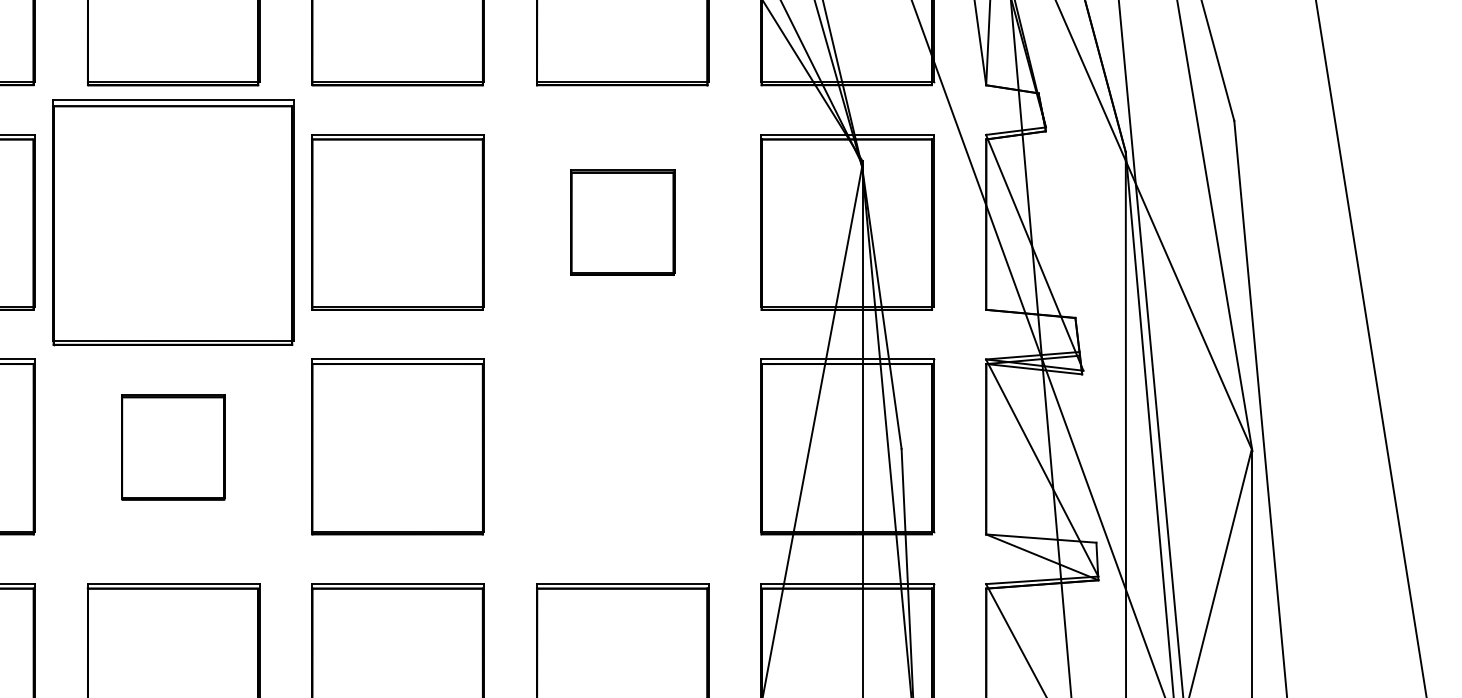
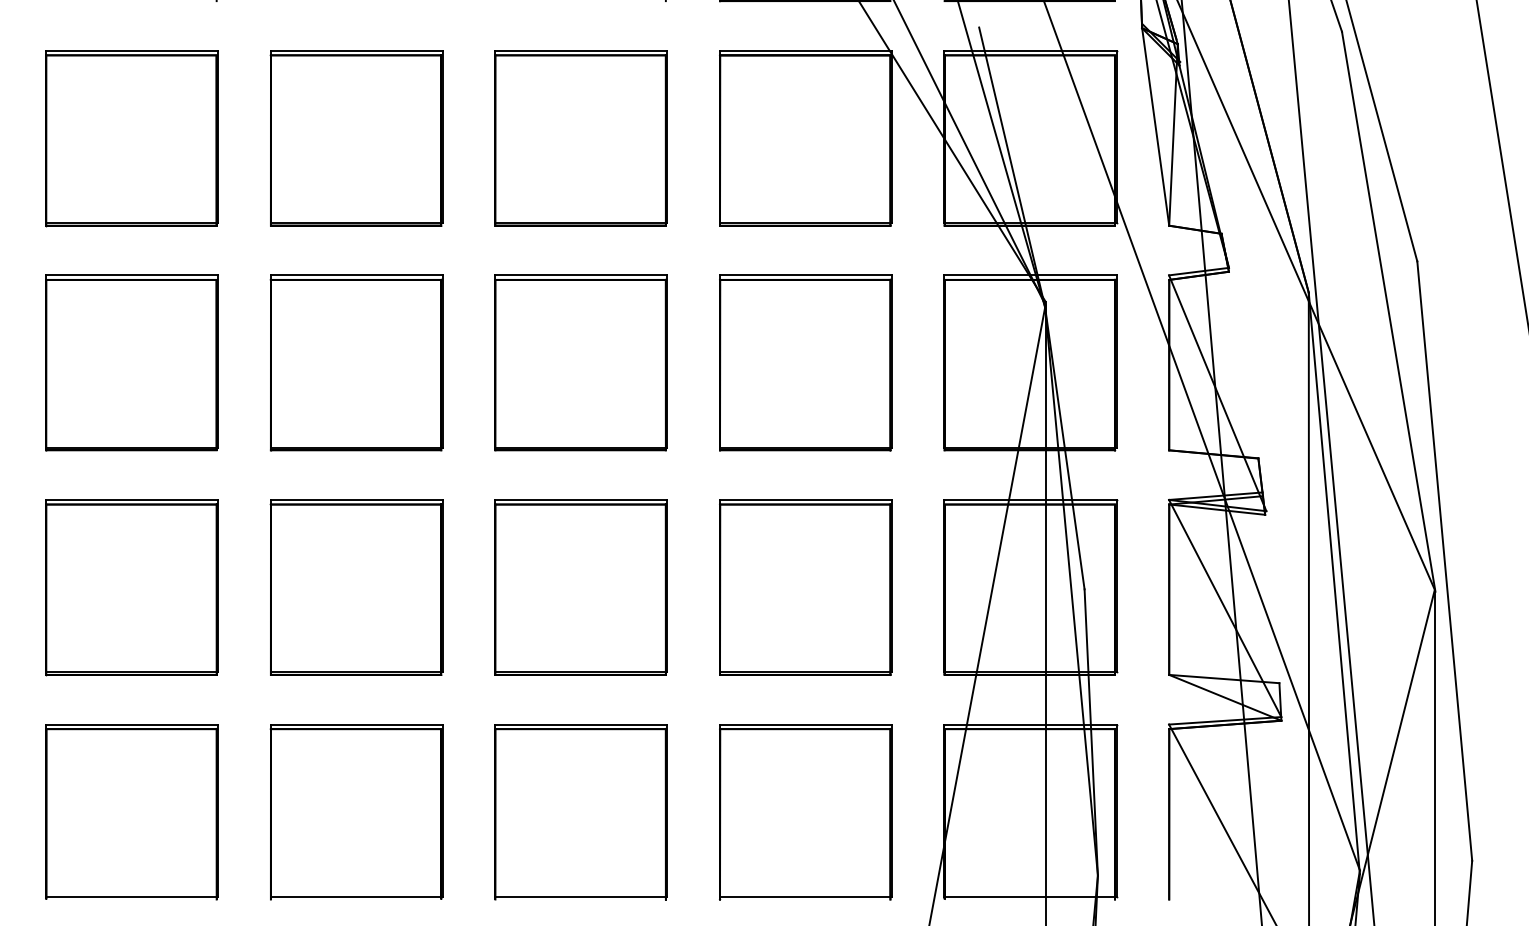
part: (173, 222) -> (356, 362), size x0.71
part: (622, 222) -> (805, 362), size x1.67
part: (173, 447) -> (356, 587), size x1.67
part: (622, 447) -> (805, 587), added

